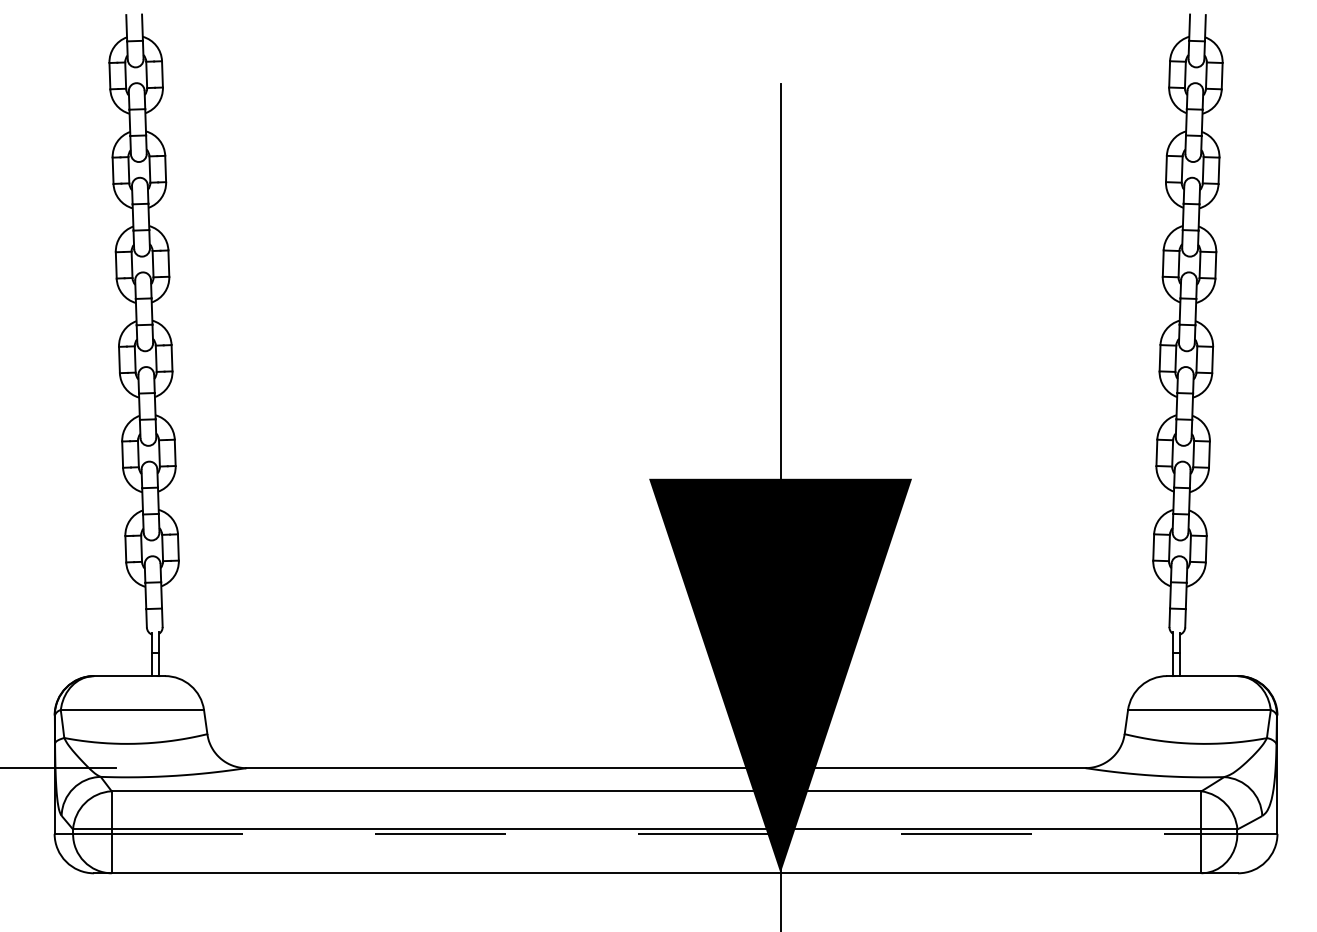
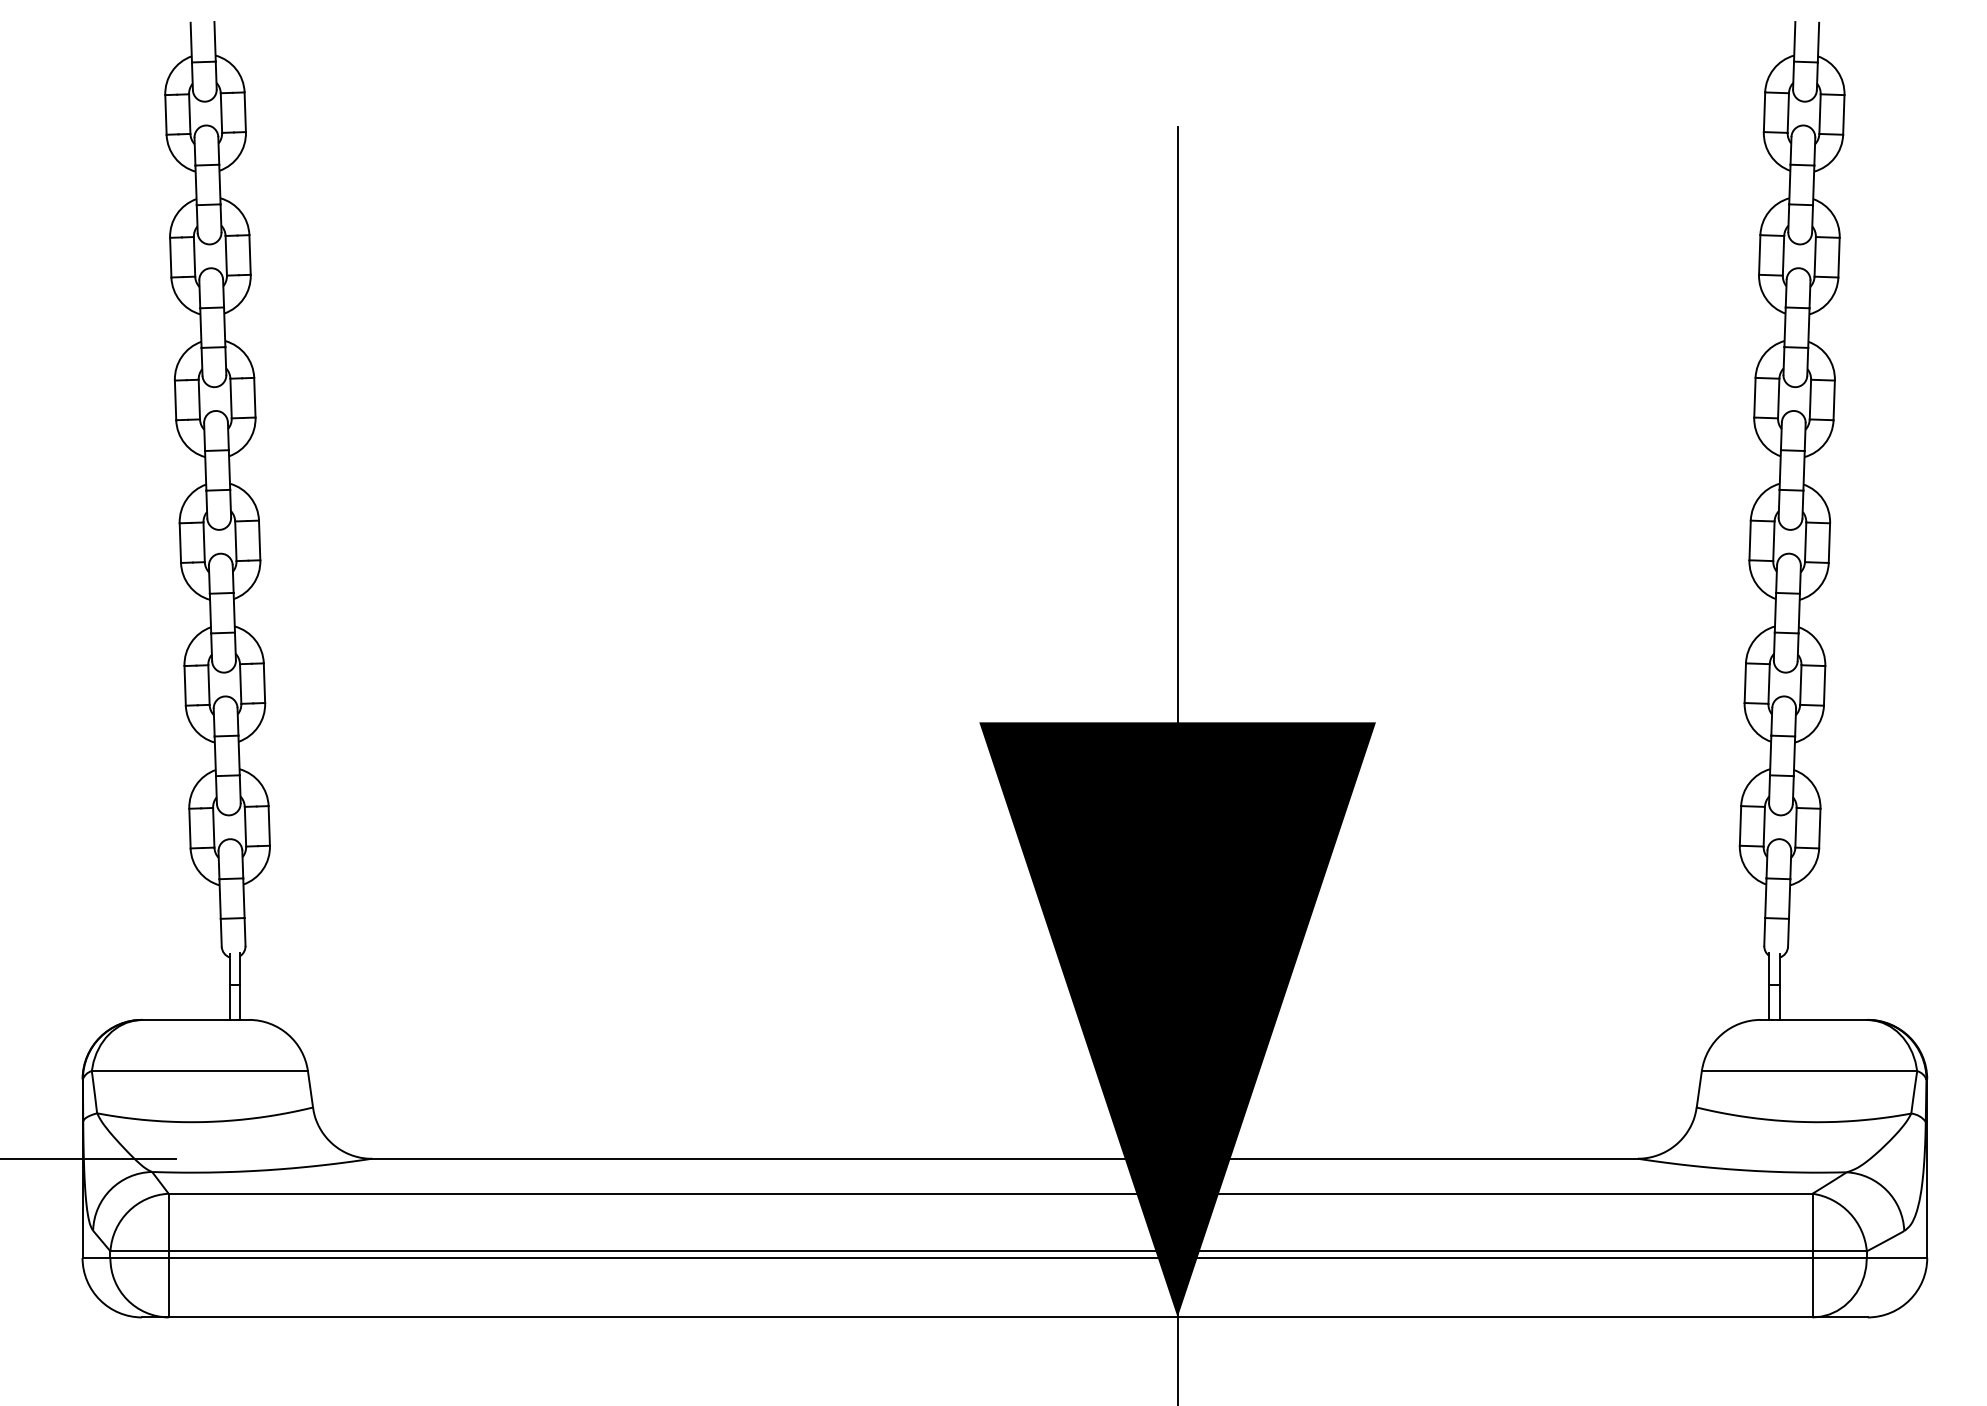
line: (656, 833) -> (990, 1257), dashed -> solid

